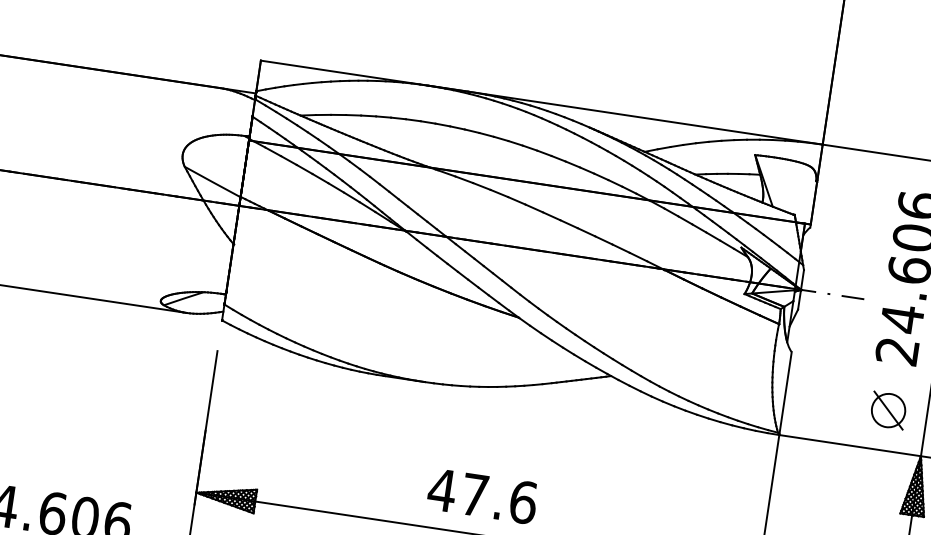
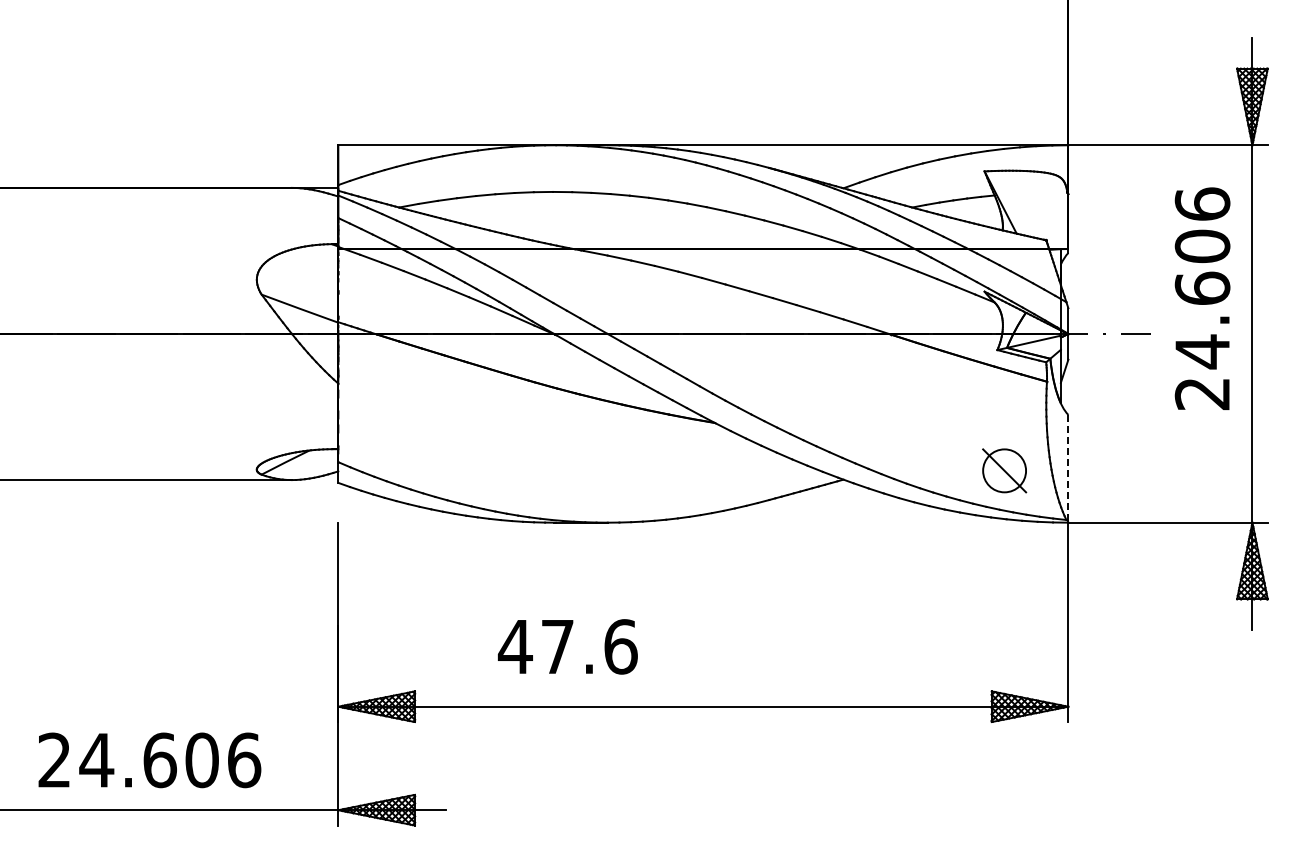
line: (785, 392) -> (1068, 467), solid -> dashed
part: (888, 410) -> (1004, 470), moved
text: (482, 495) -> (567, 646), moved

